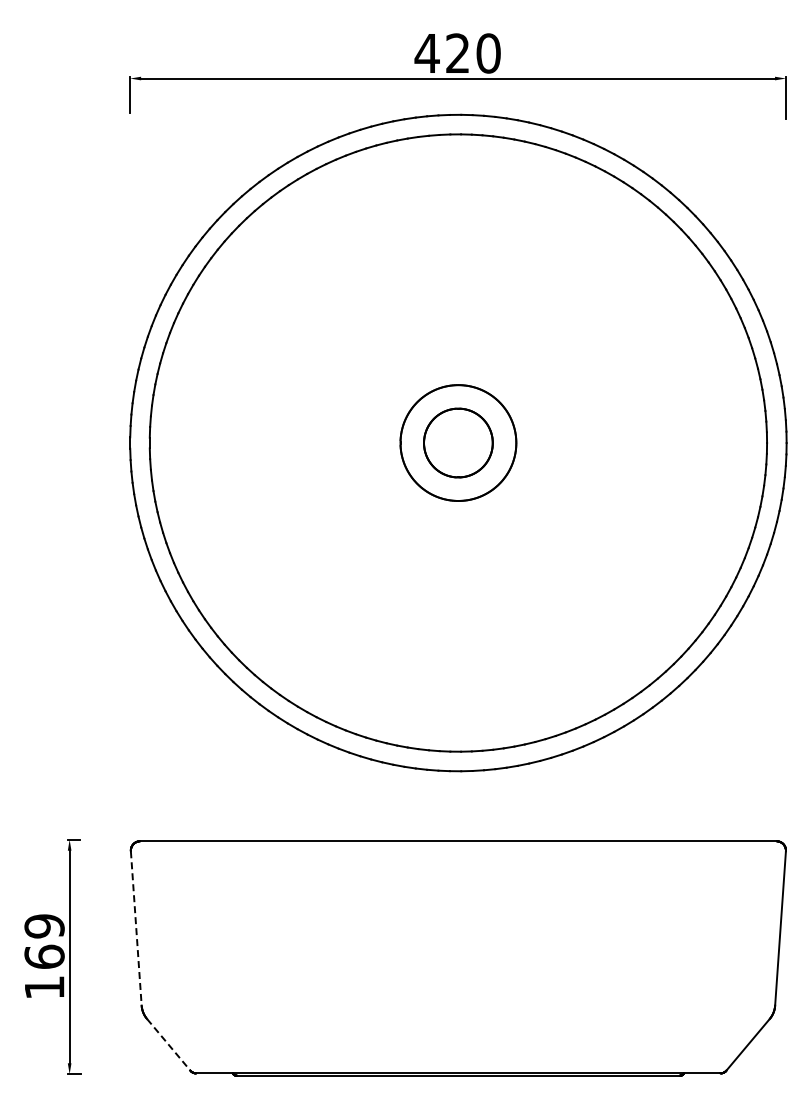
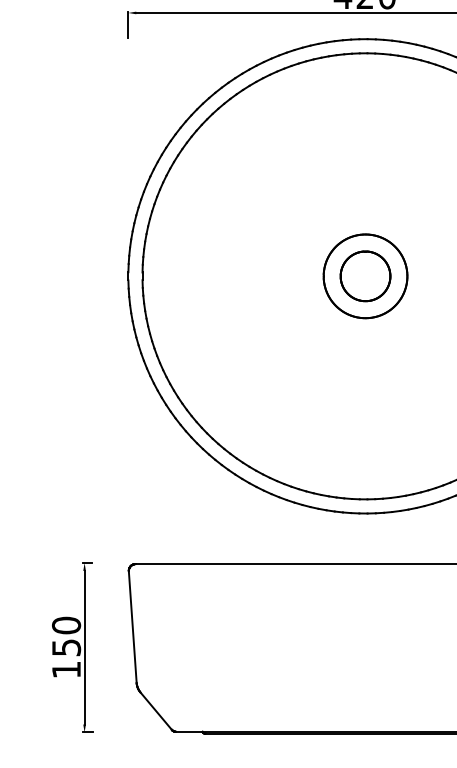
line: (136, 928) -> (132, 627), dashed -> solid
text: (44, 941) -> (66, 636), 169 -> 150
line: (168, 1044) -> (156, 710), dashed -> solid

